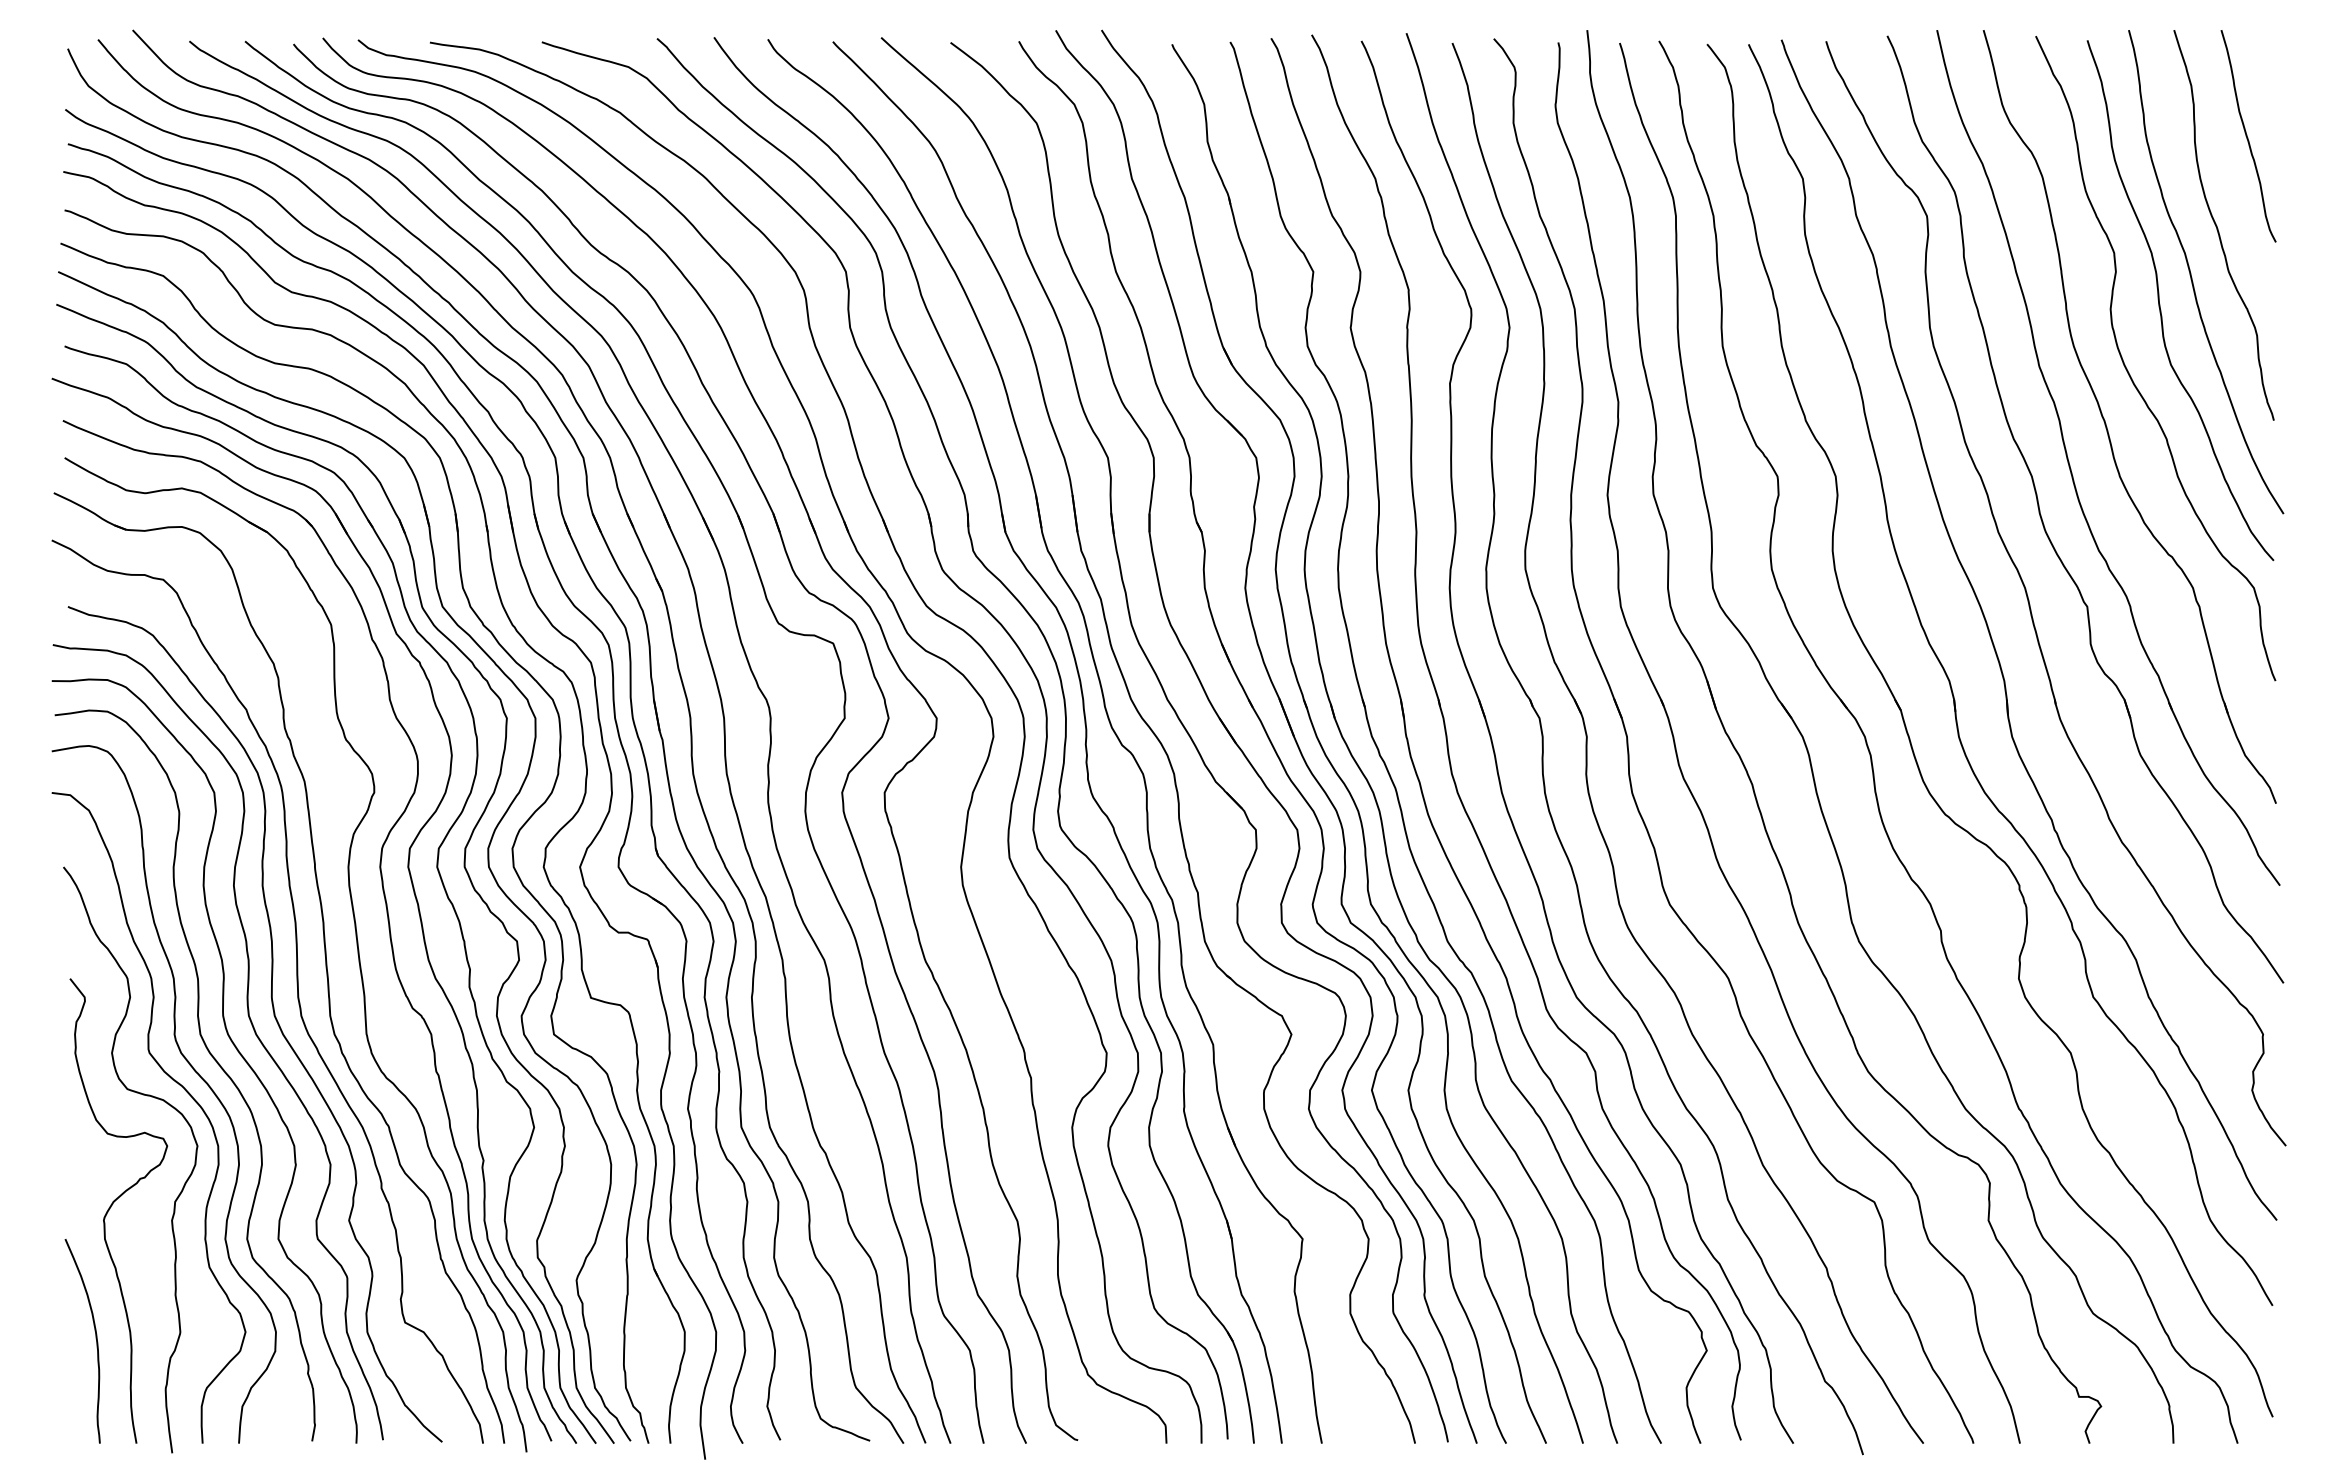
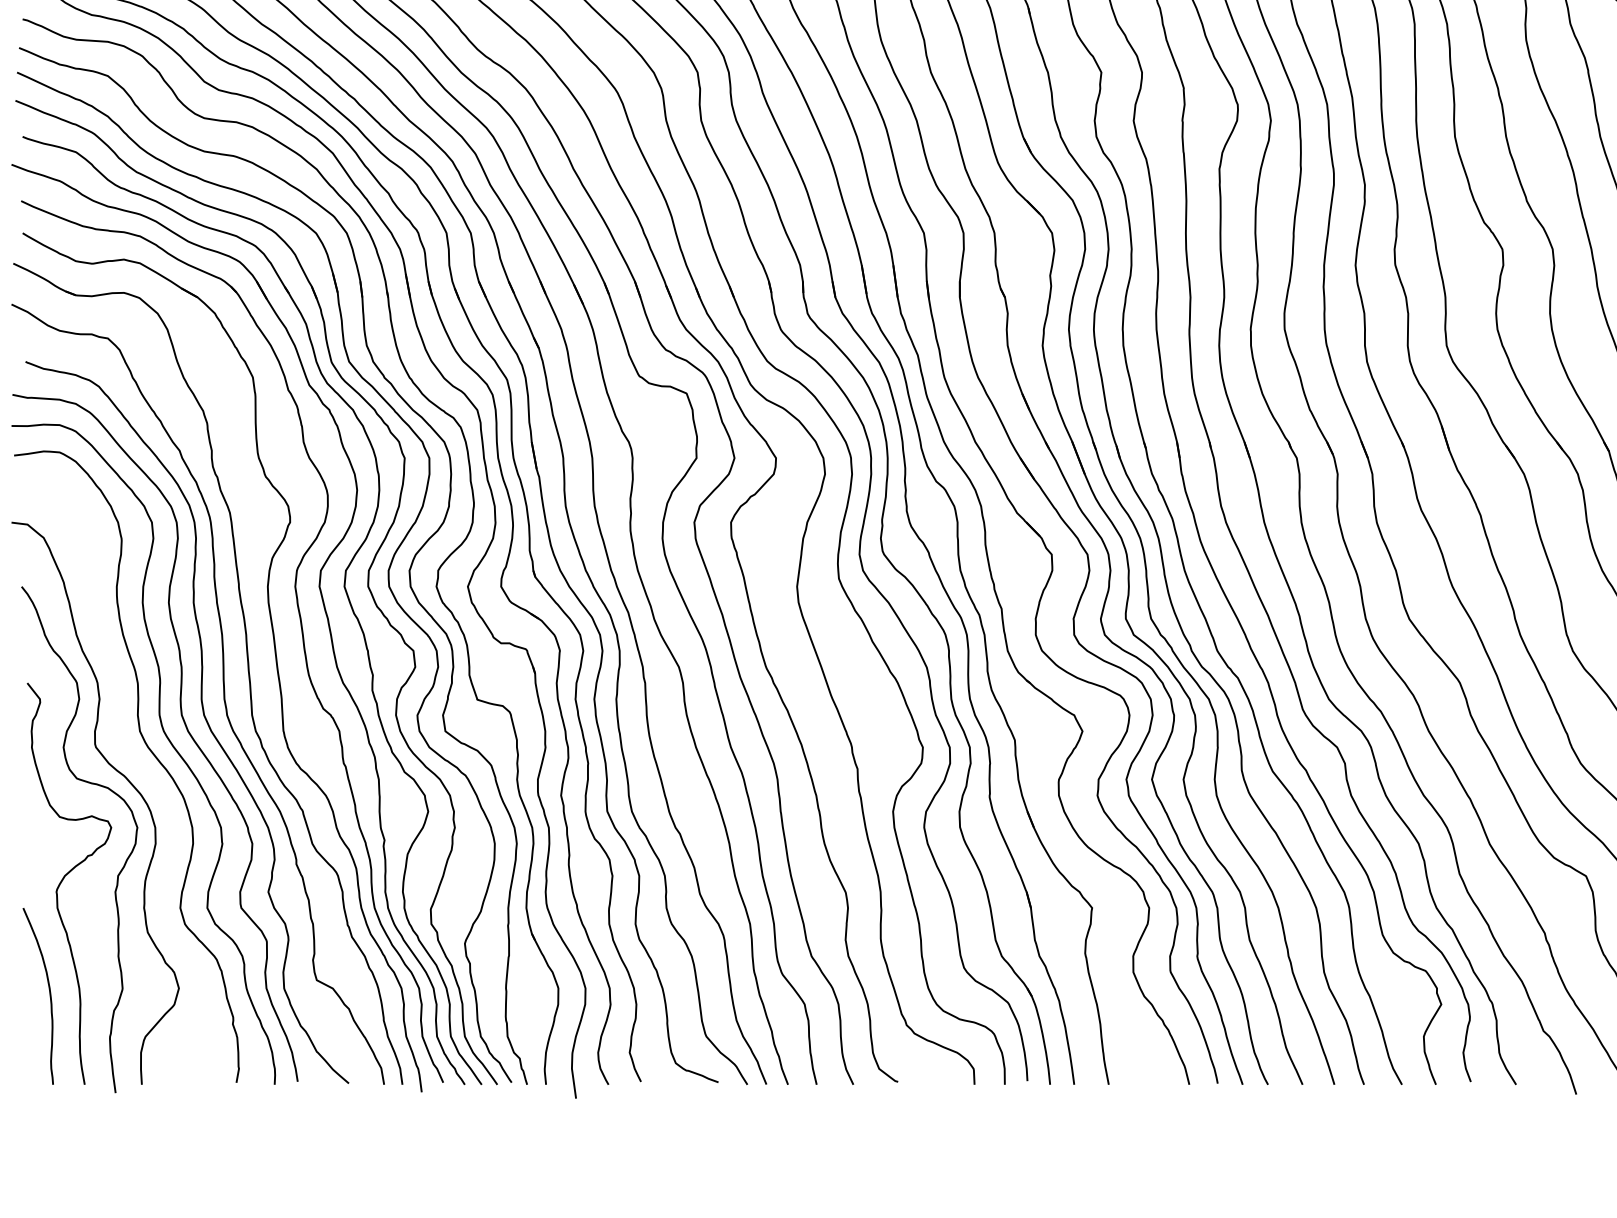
curve: (192, 1069) -> (133, 761), removed

